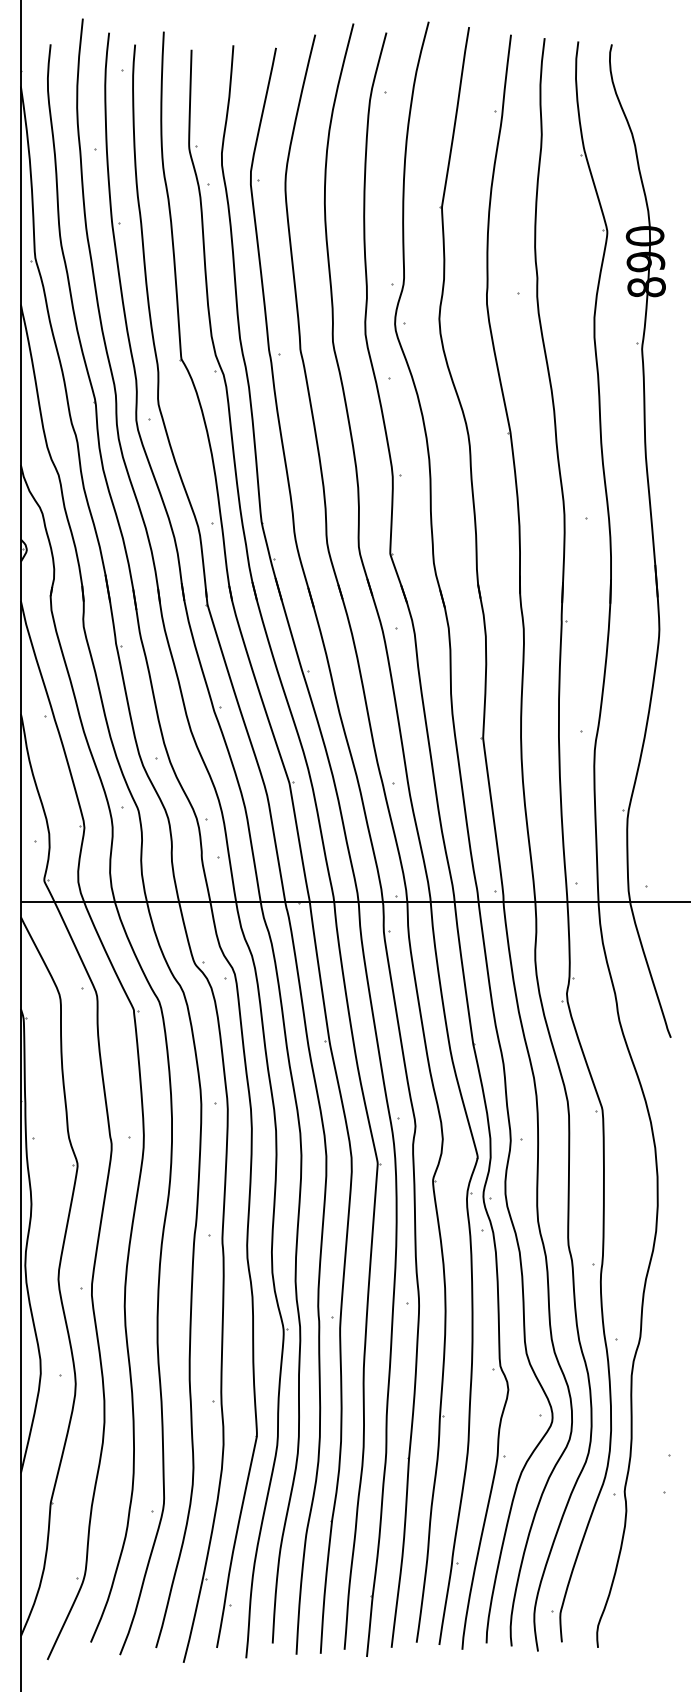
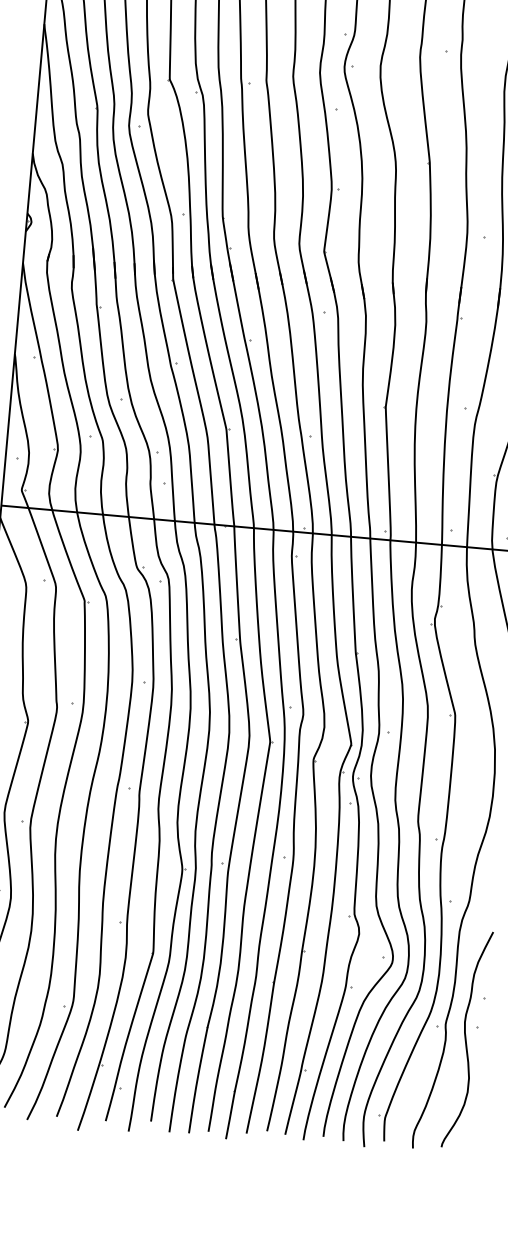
curve: (651, 1507) -> (466, 1039), added

